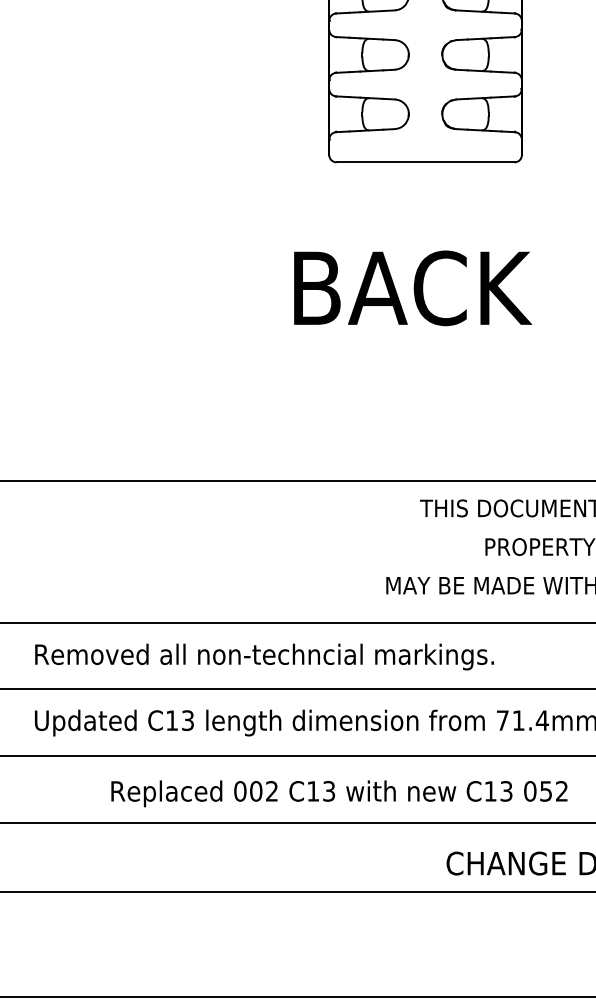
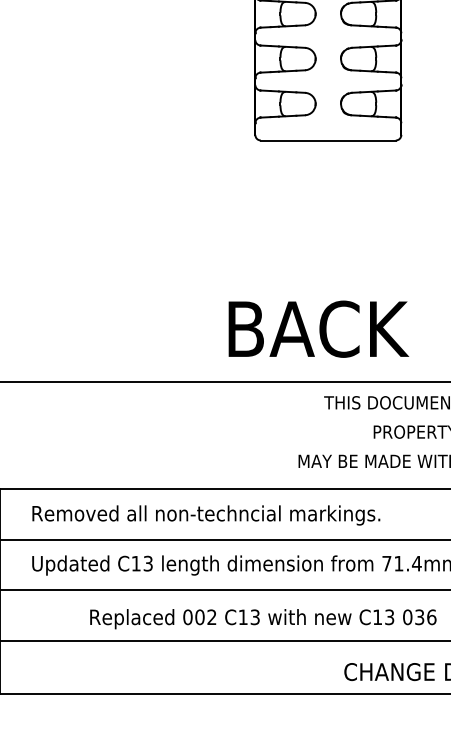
text: (413, 288) -> (319, 329), moved
text: (554, 791) -> (426, 617), 052 -> 036

